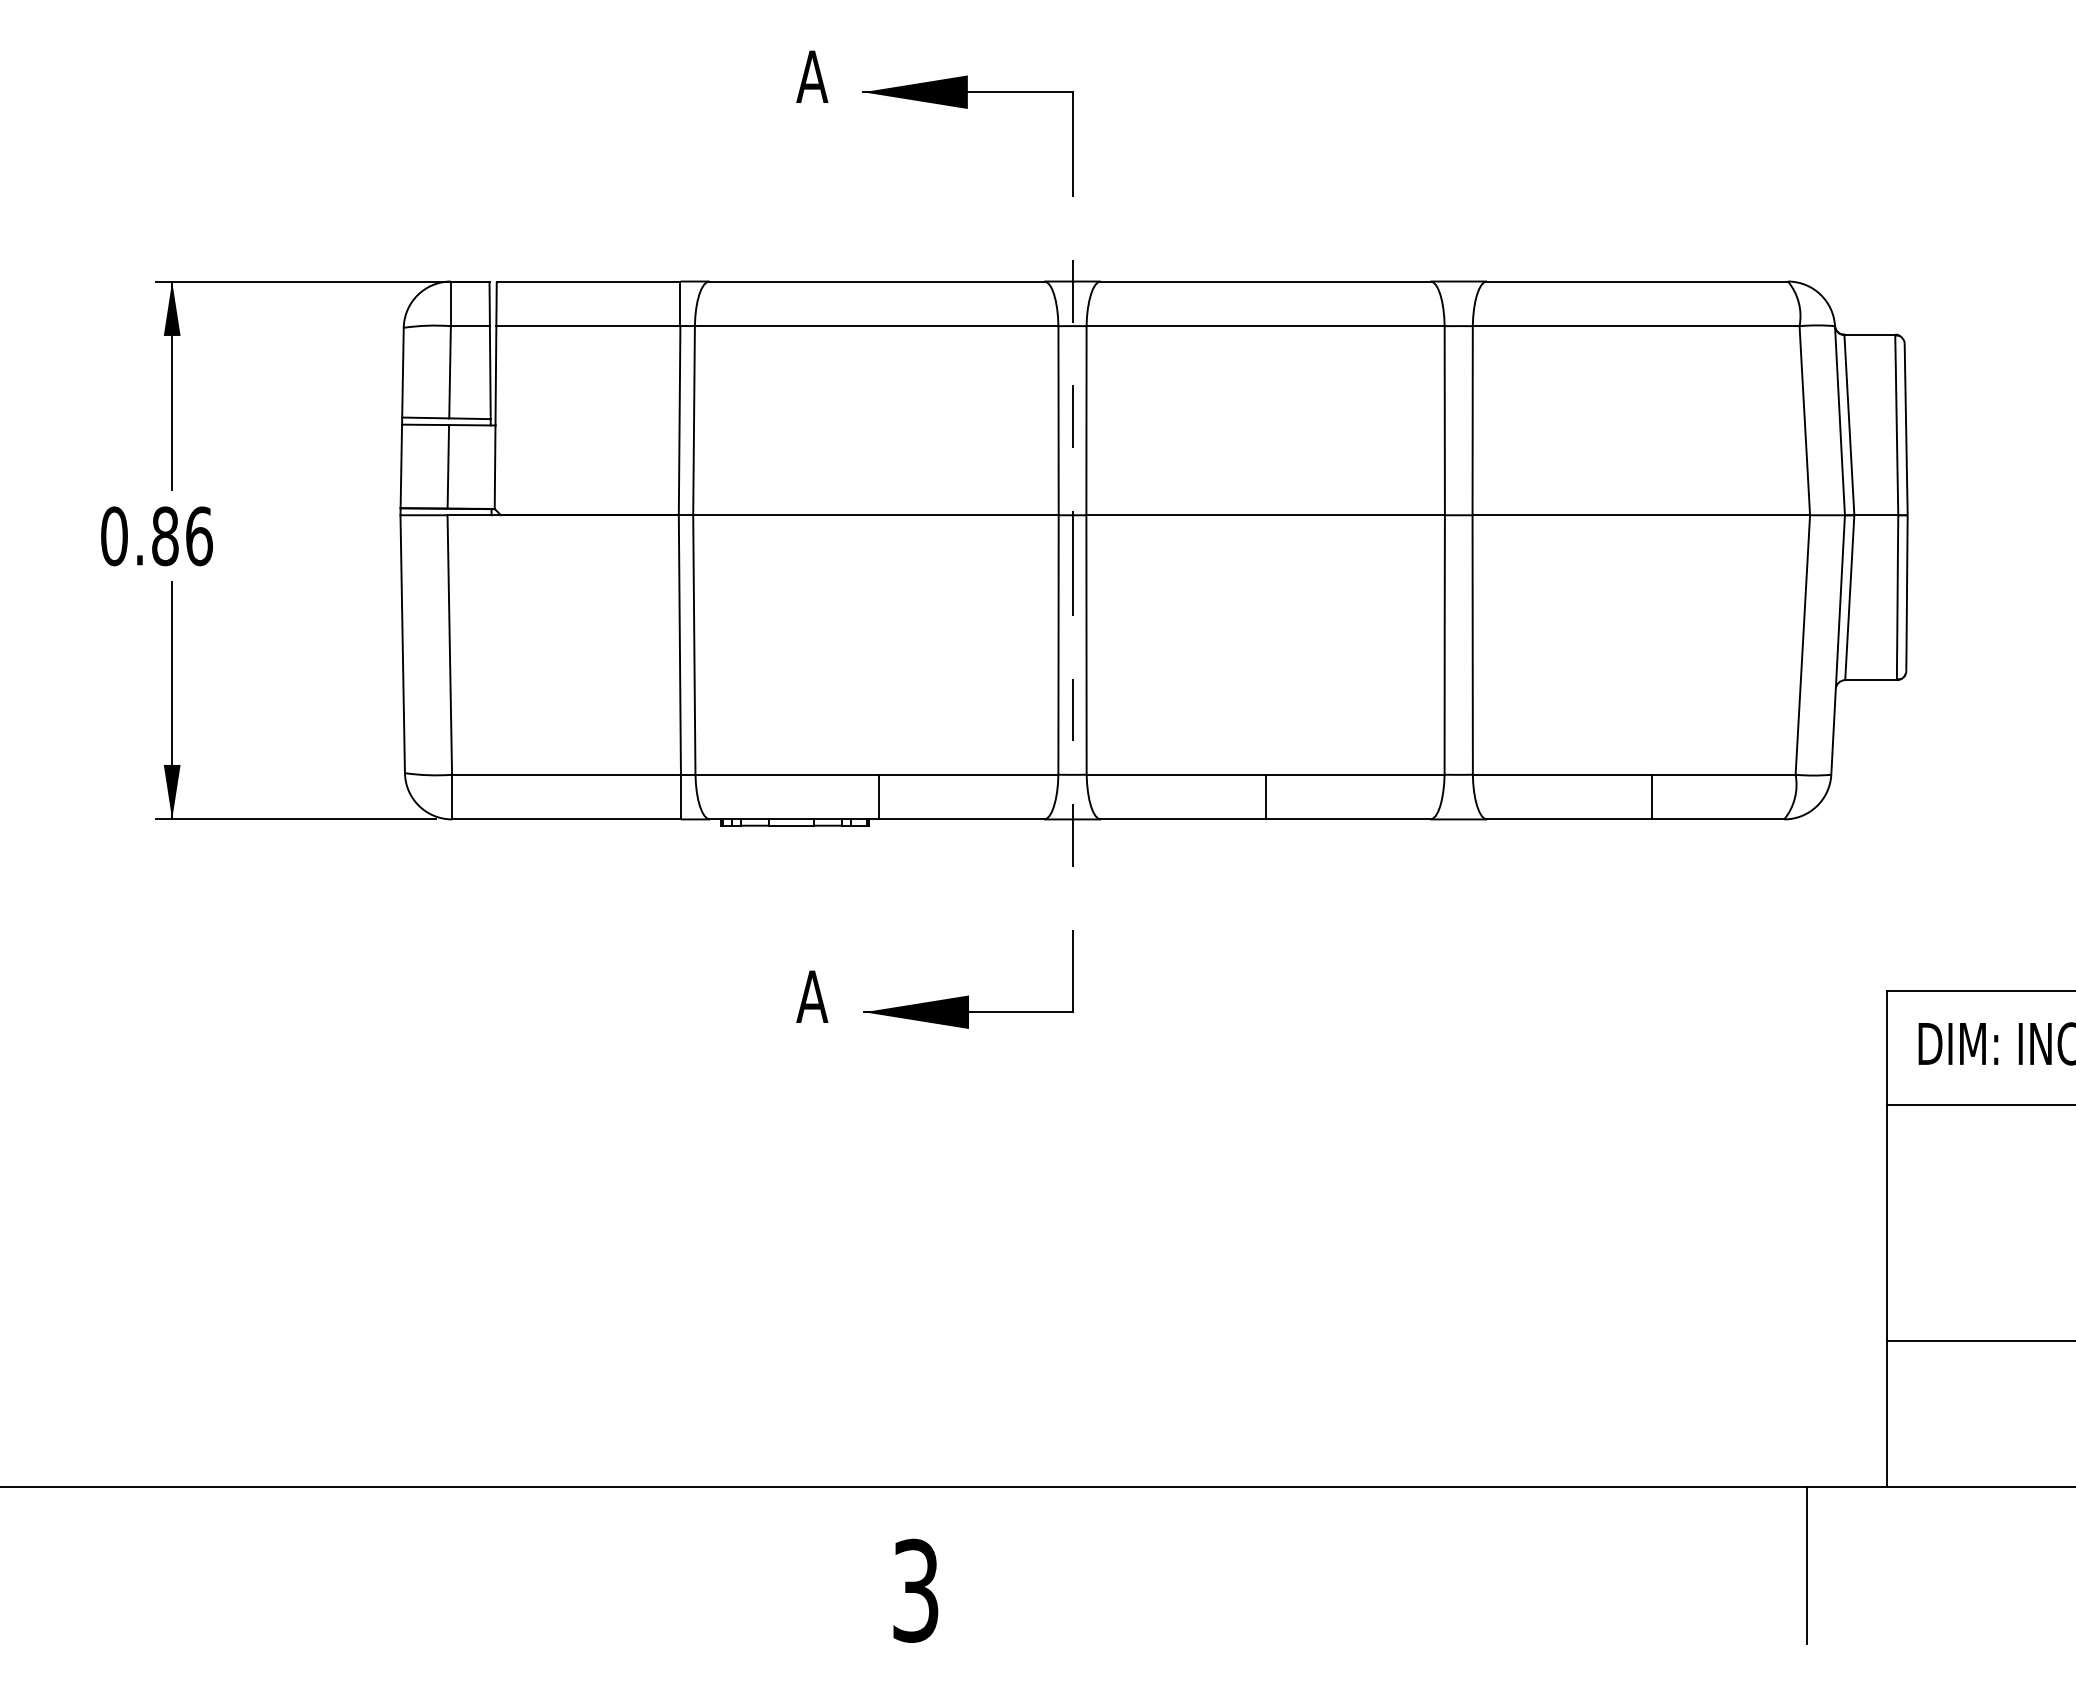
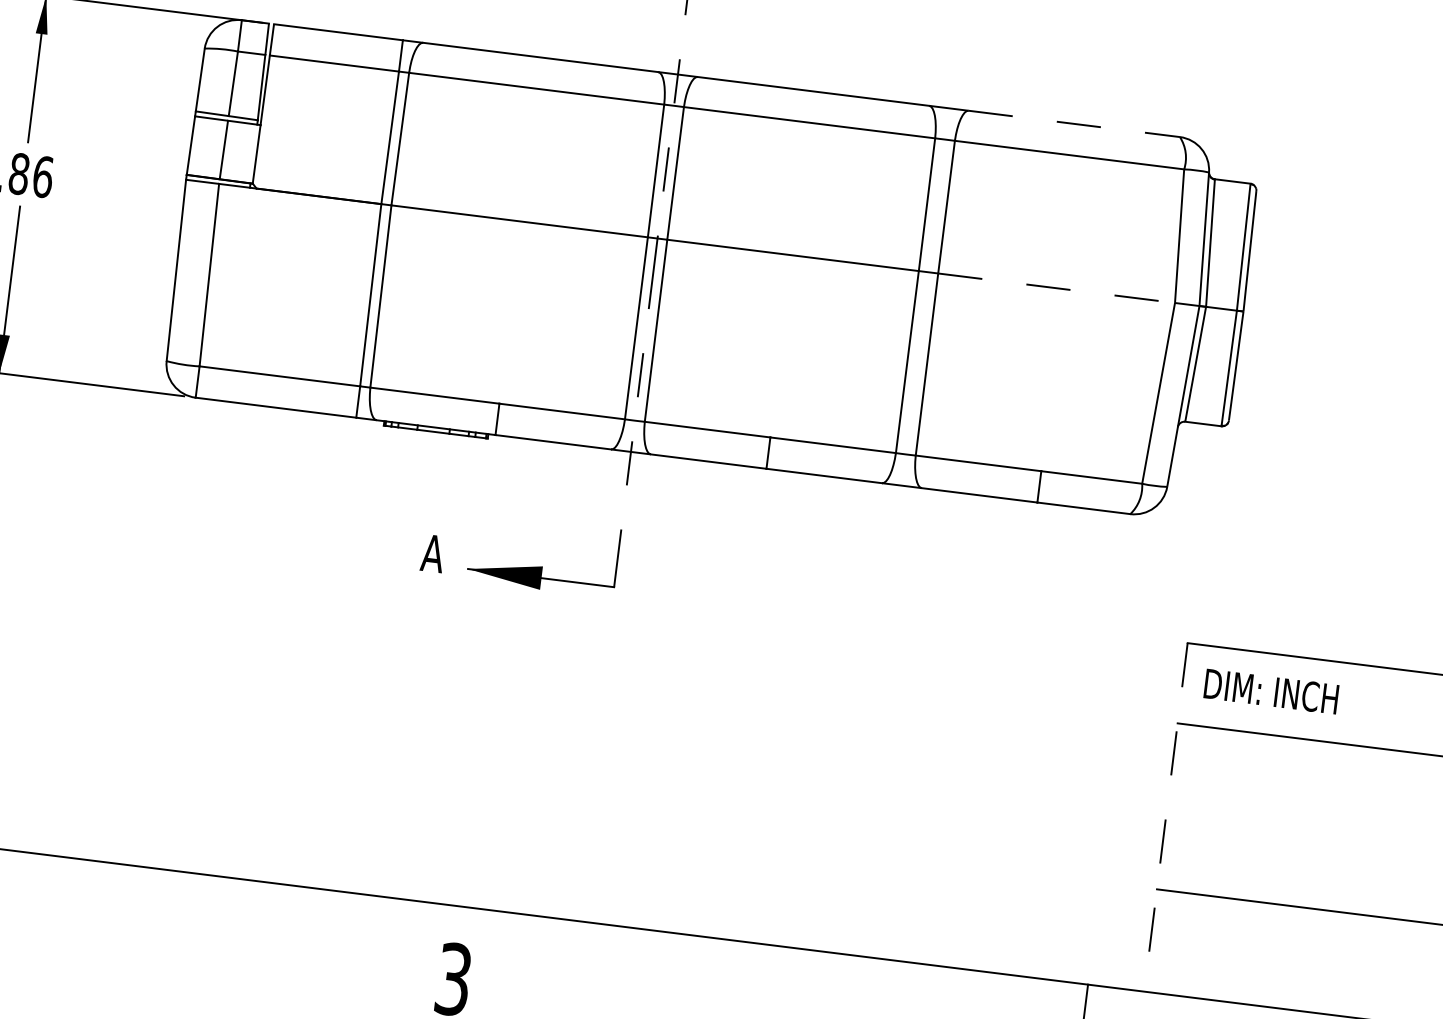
line: (1637, 281) -> (1074, 123), solid -> dashed
line: (1641, 515) -> (1056, 288), solid -> dashed
line: (1887, 1239) -> (1166, 817), solid -> dashed

